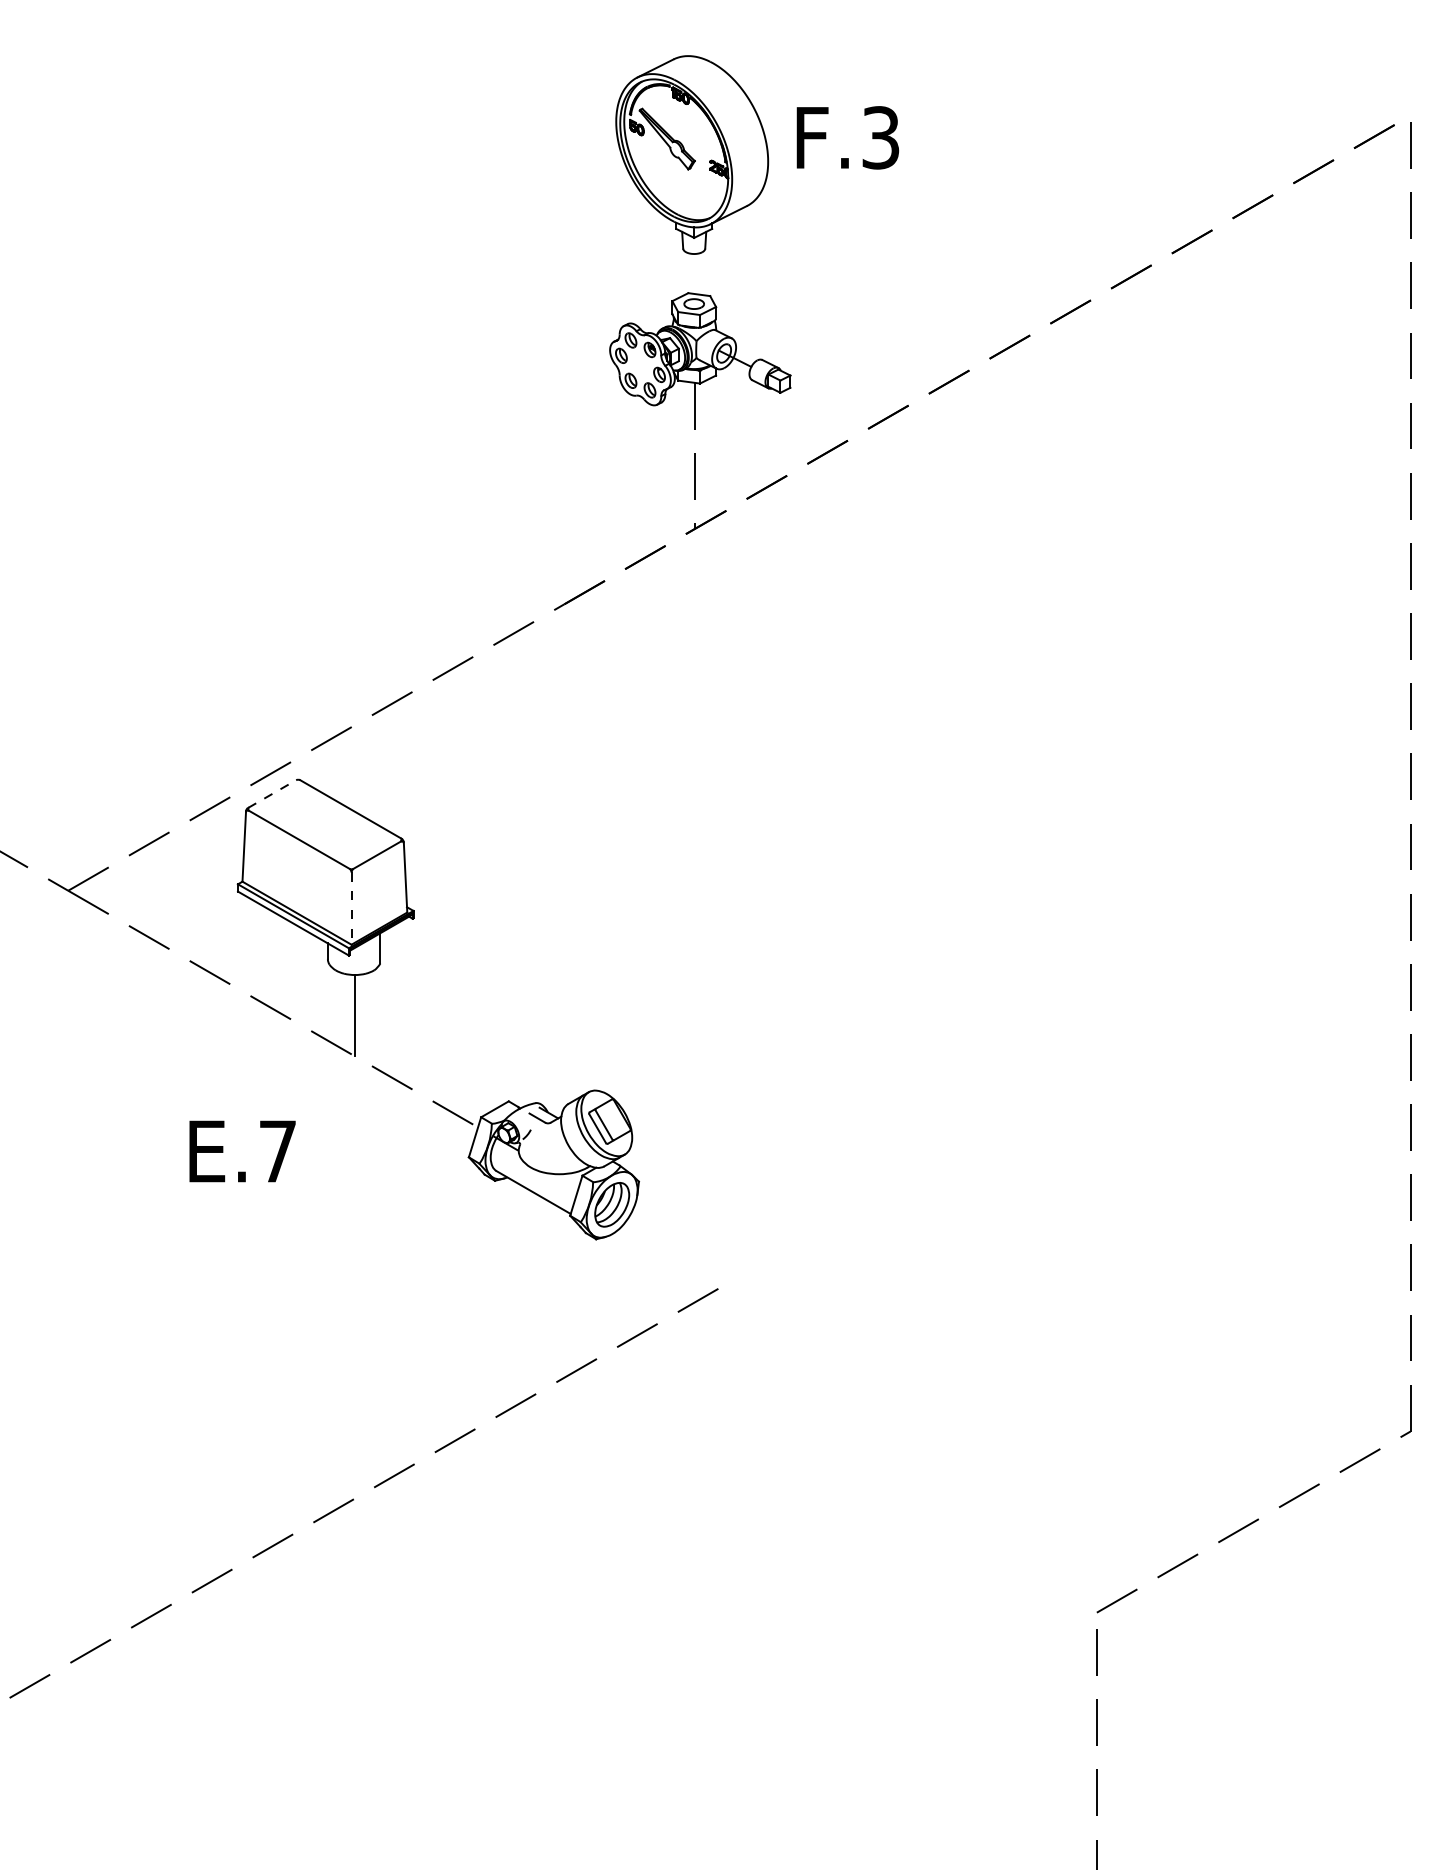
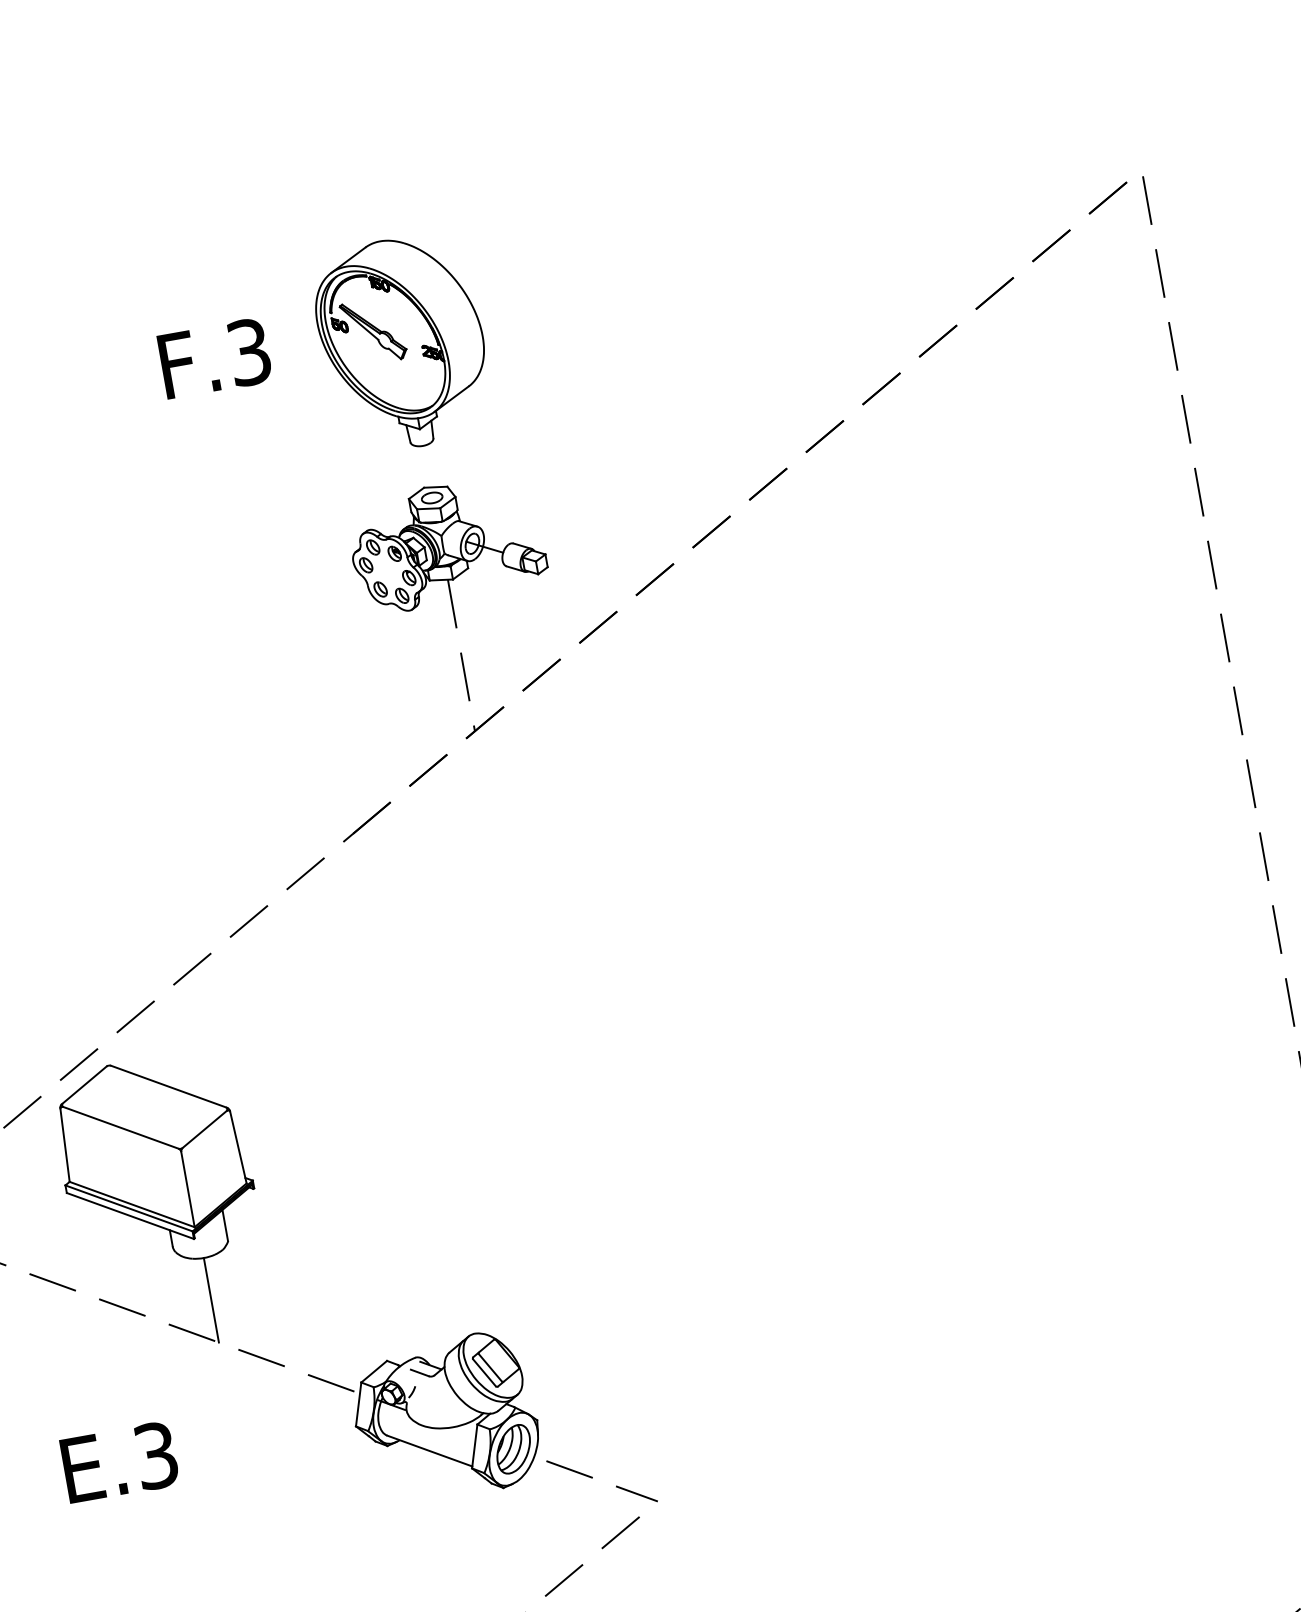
text: (847, 137) -> (214, 358), moved
line: (272, 794) -> (84, 1085), dashed -> solid
line: (351, 909) -> (188, 1190), dashed -> solid
text: (277, 1151) -> (155, 1455), E.7 -> E.3
line: (681, 1244) -> (593, 1477), added

